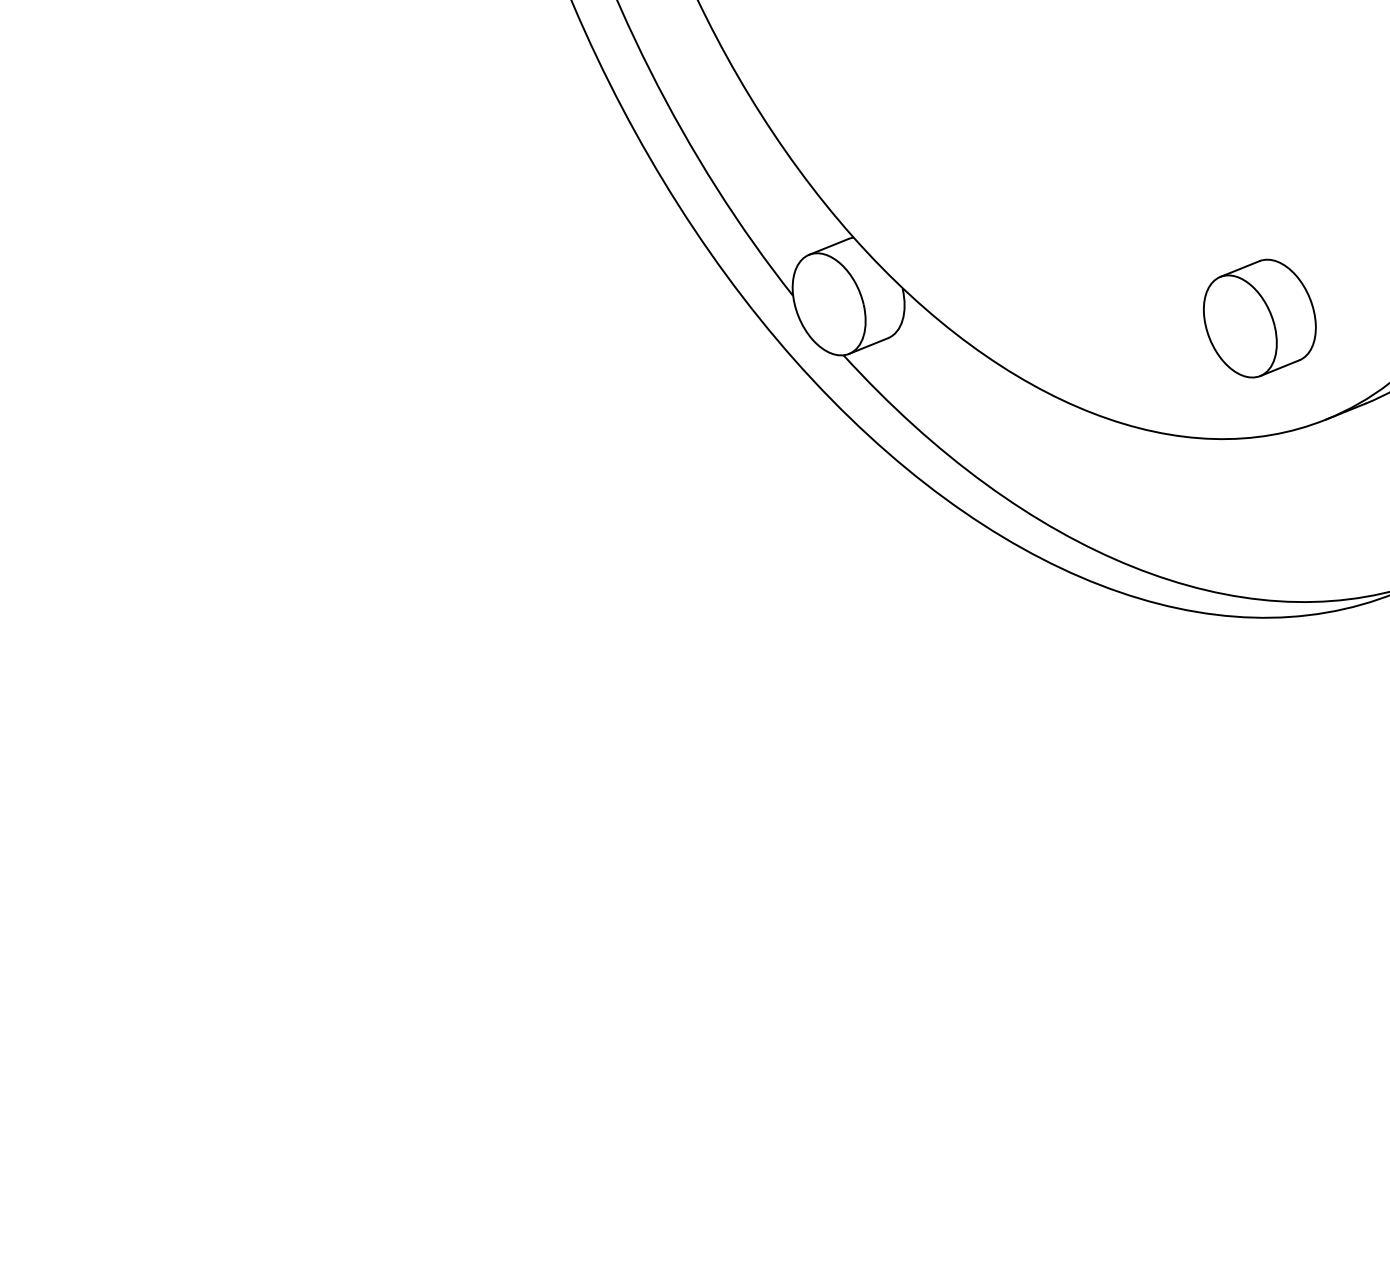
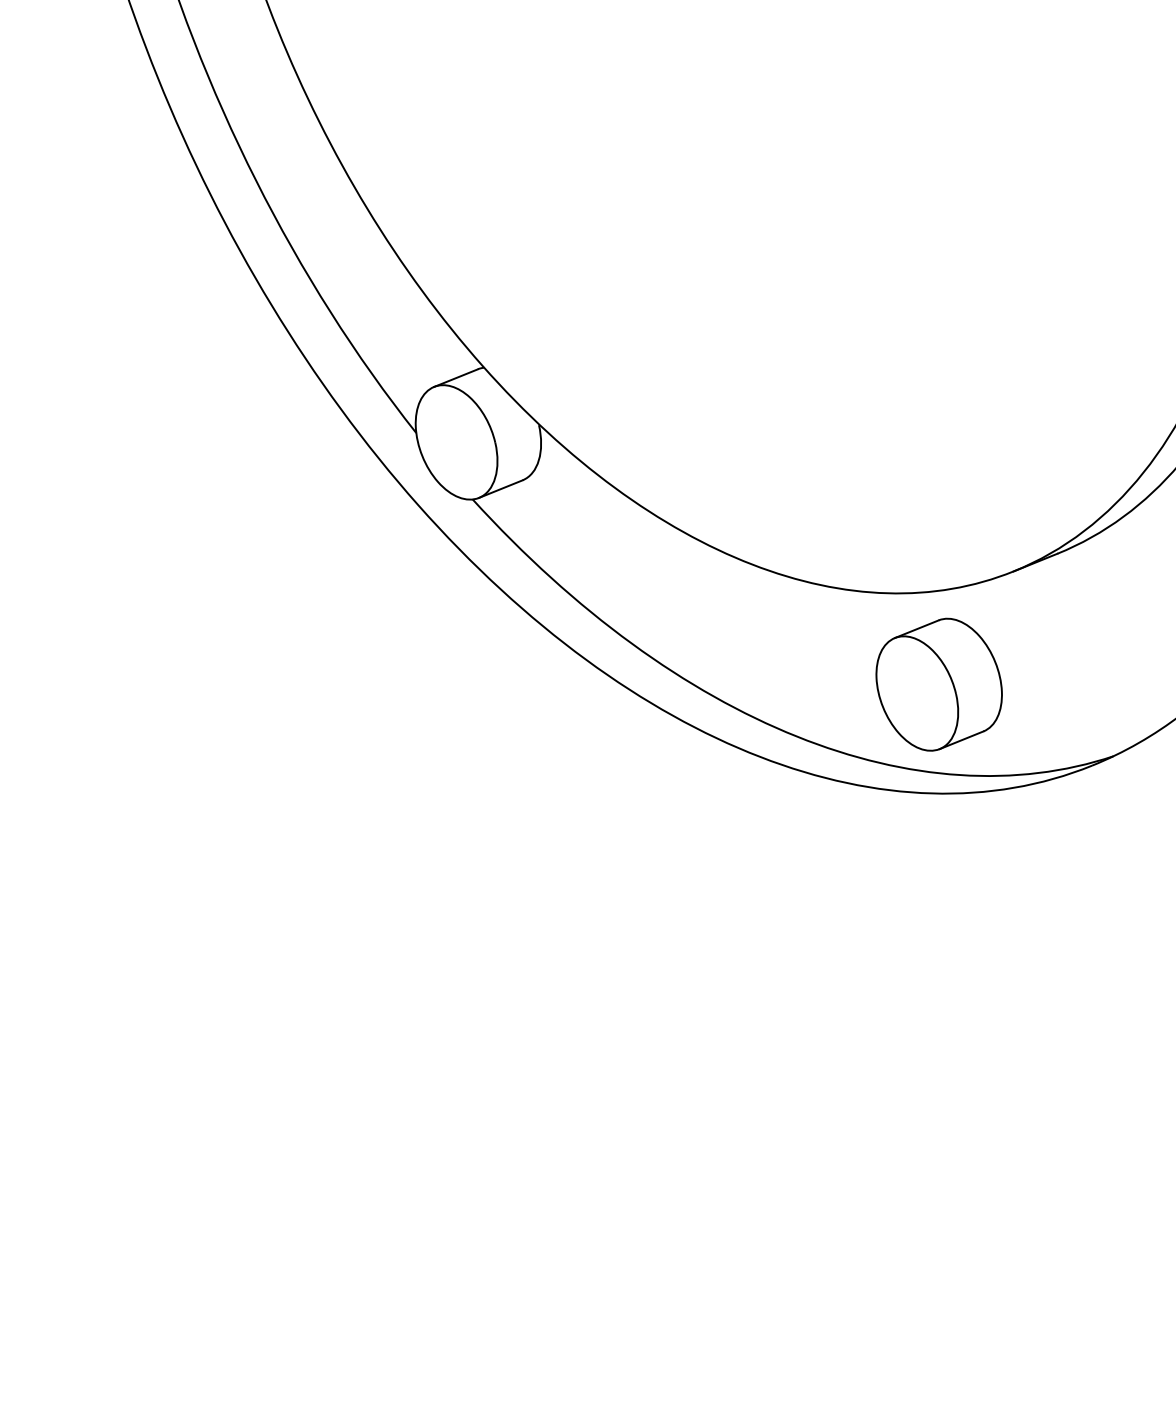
part: (1259, 318) -> (938, 684), moved

